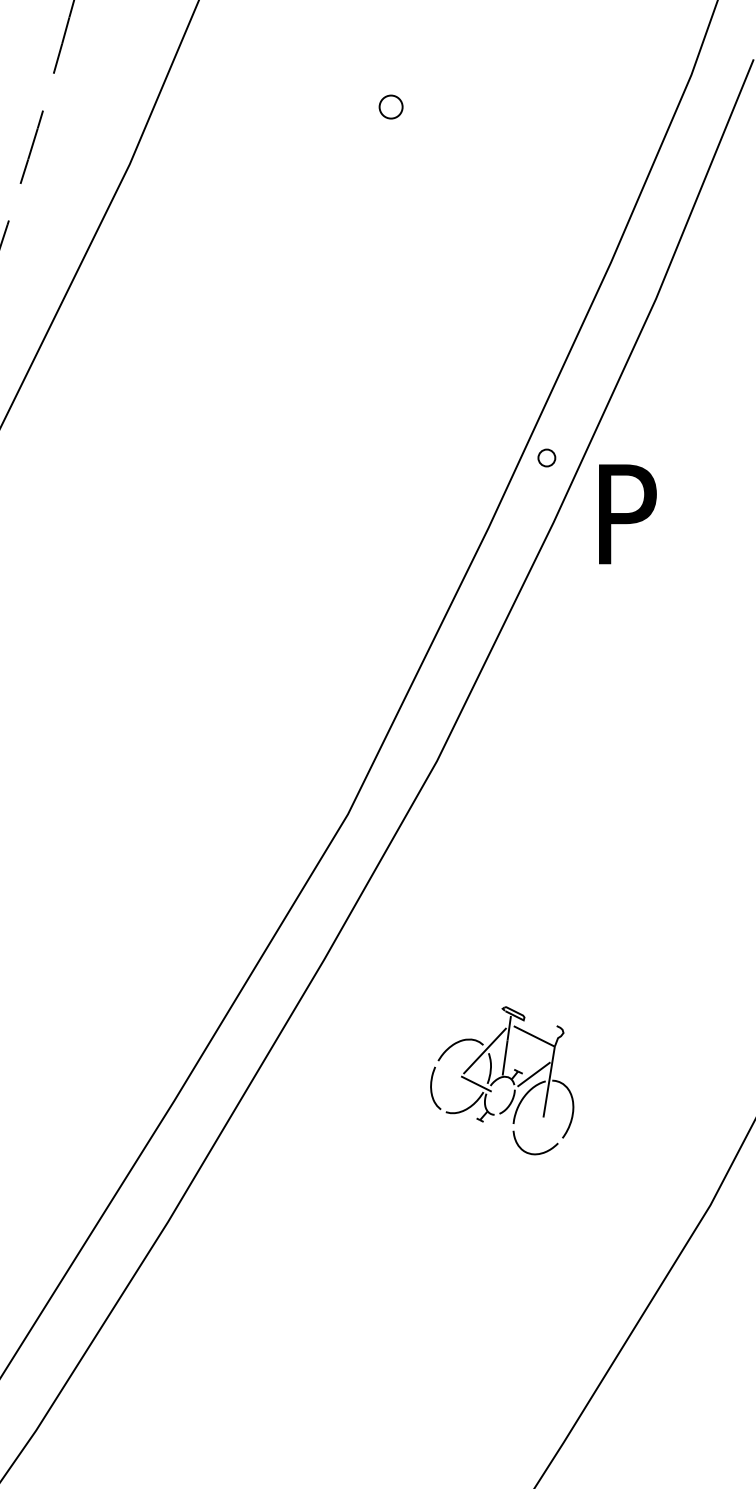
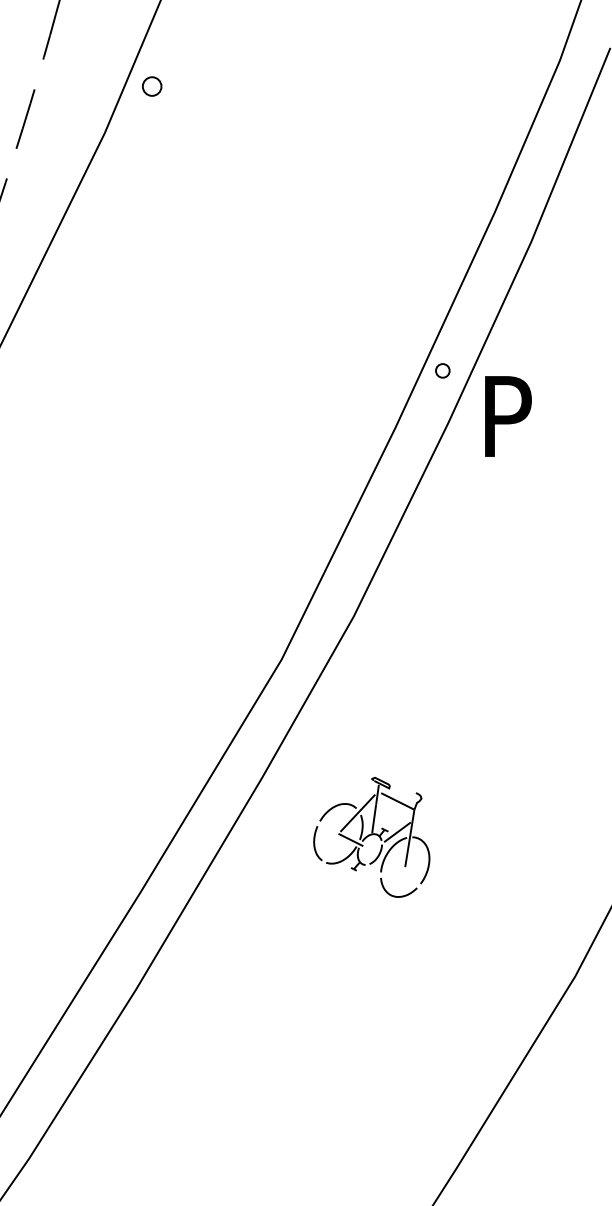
part: (390, 106) -> (151, 86), moved
part: (502, 1080) -> (372, 837), moved

